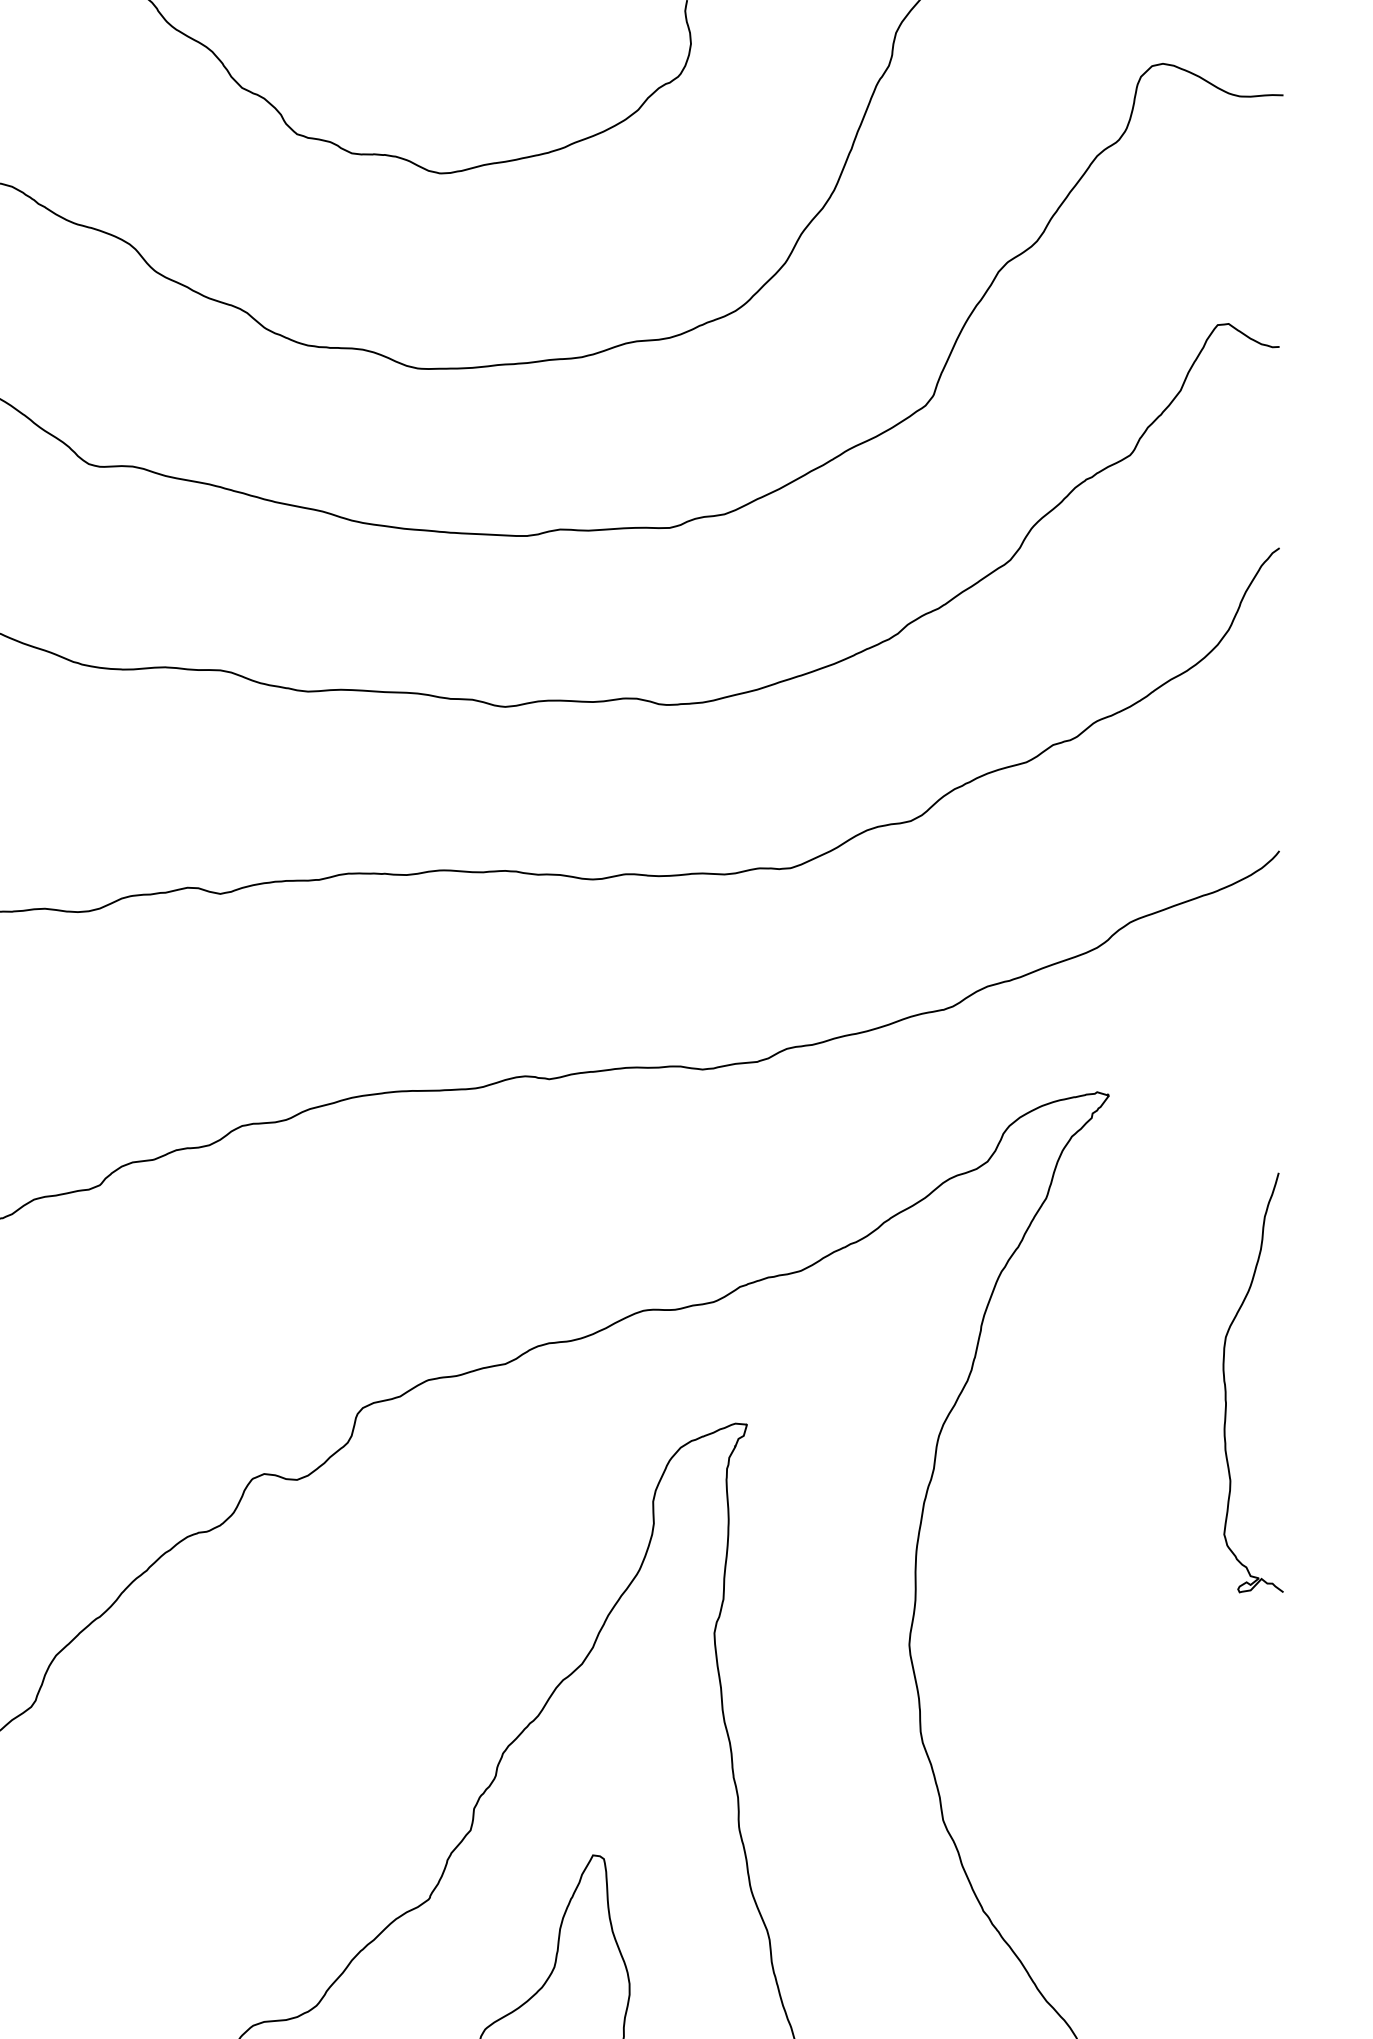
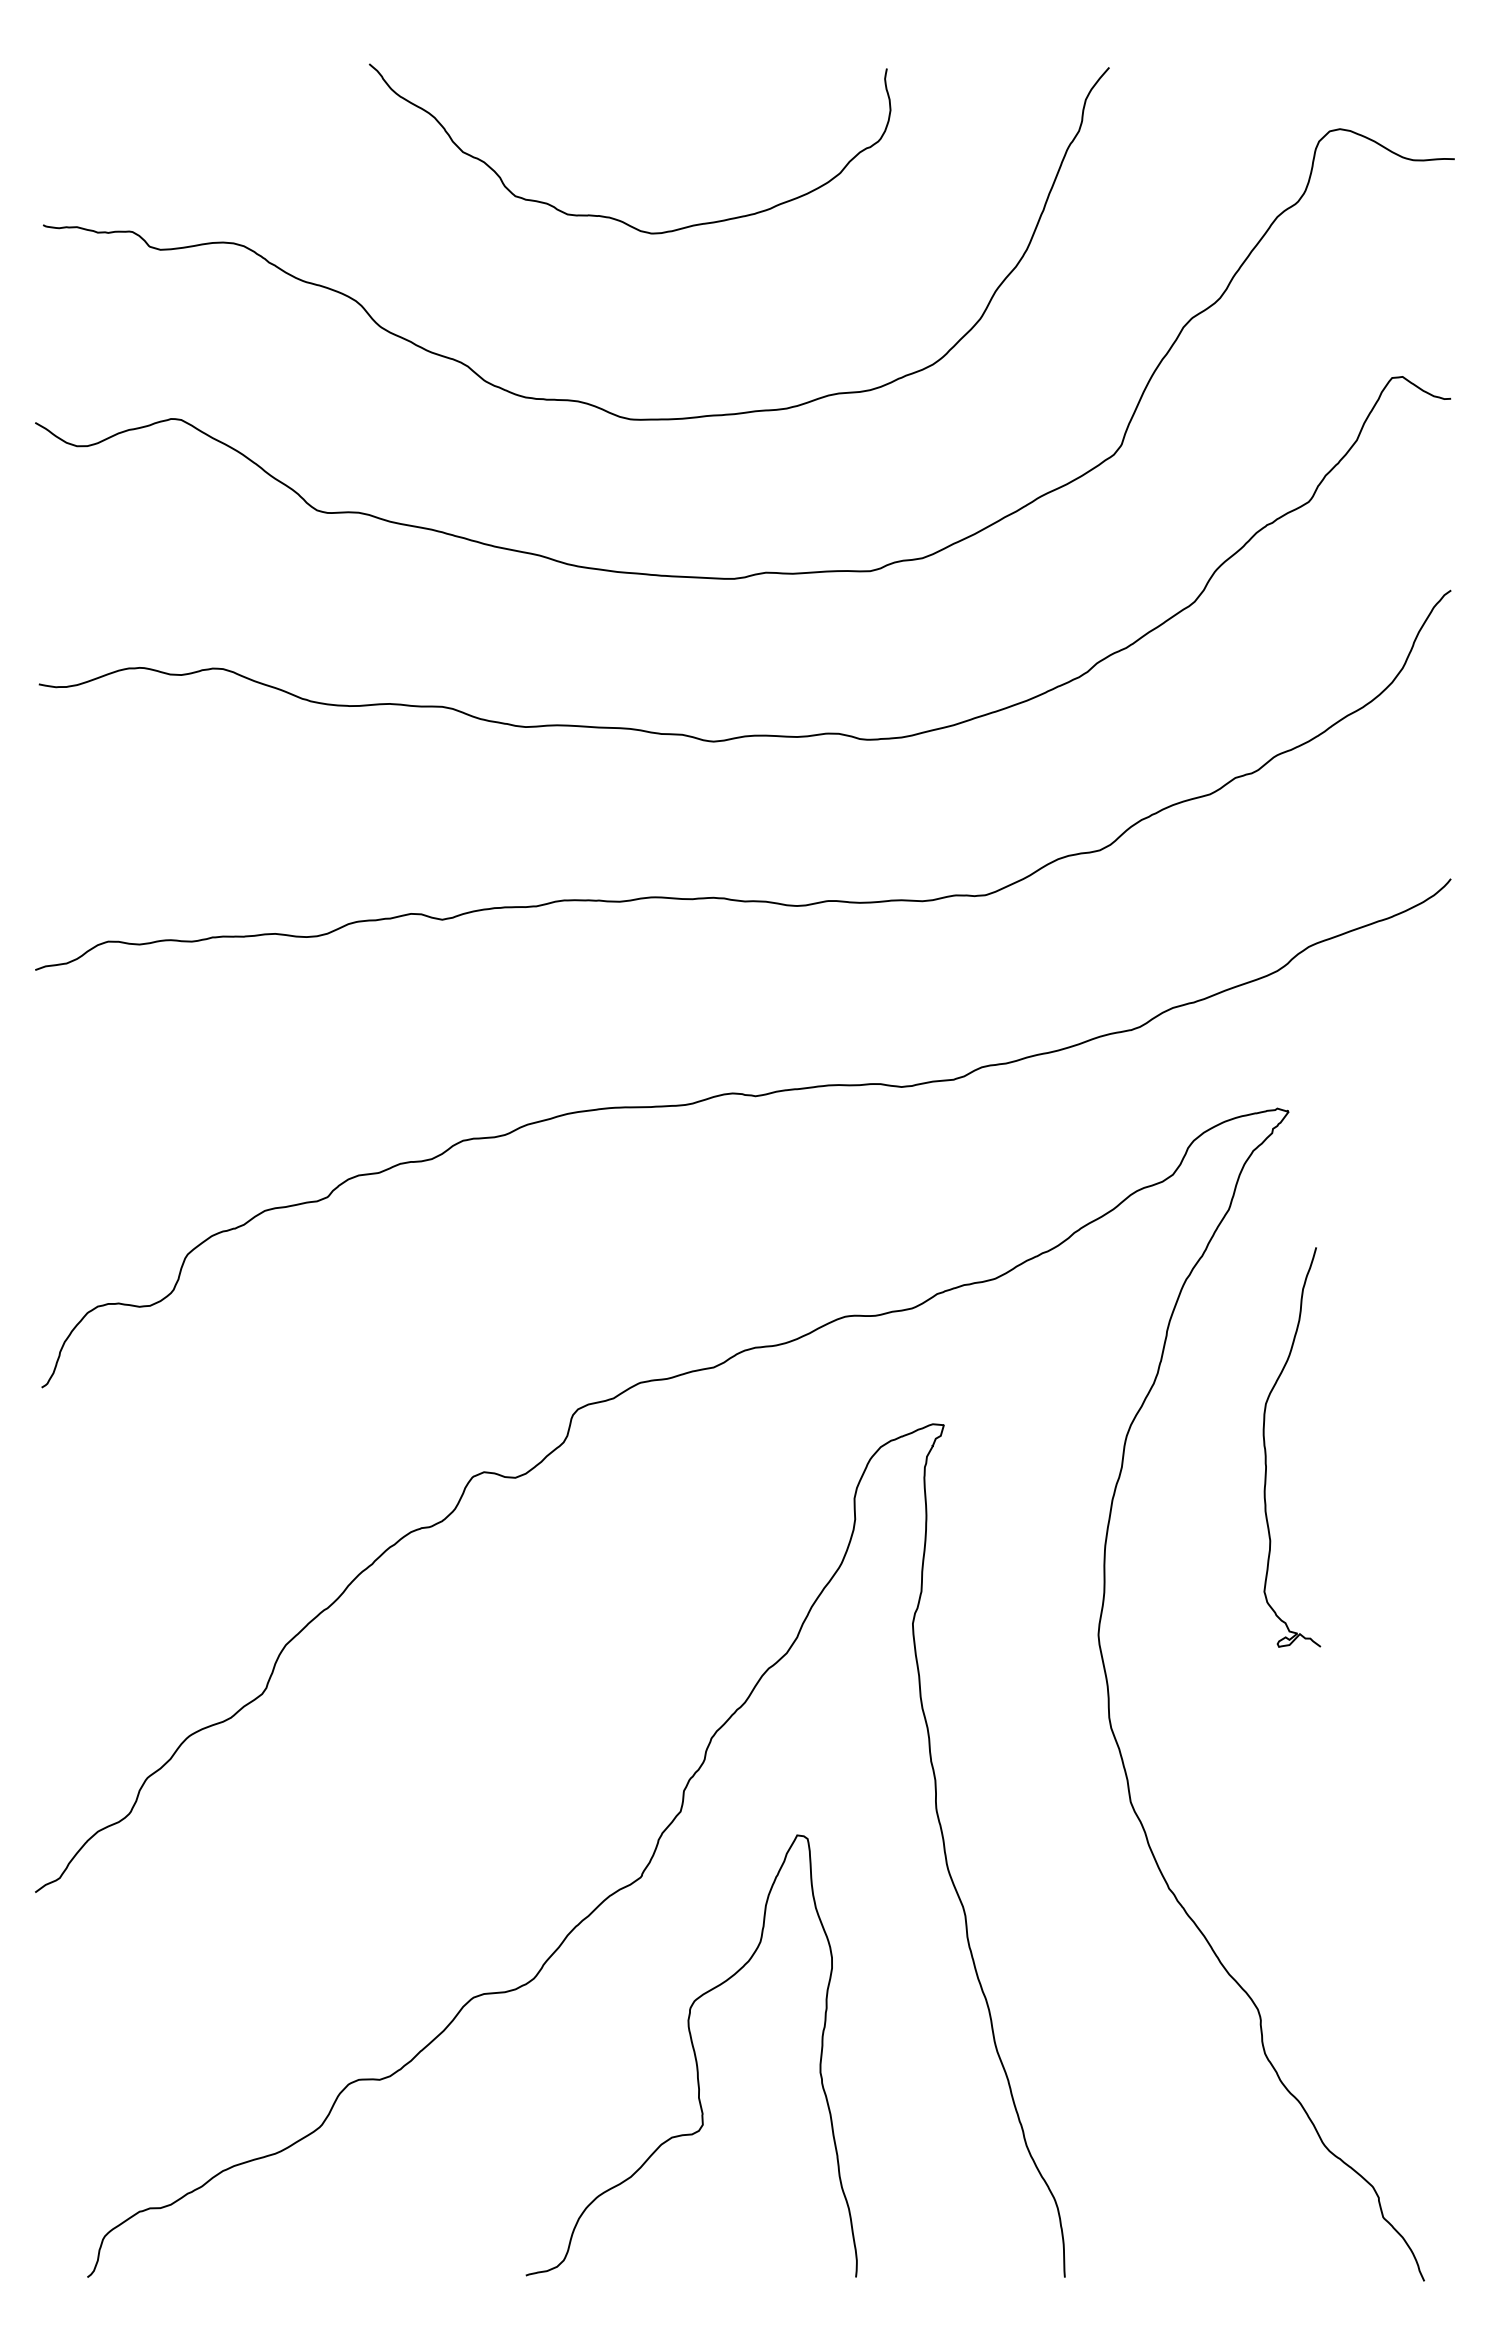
curve: (1226, 1385) -> (1266, 1449), moved

